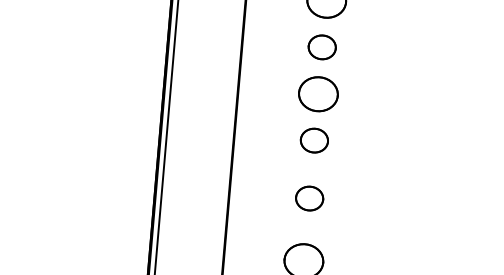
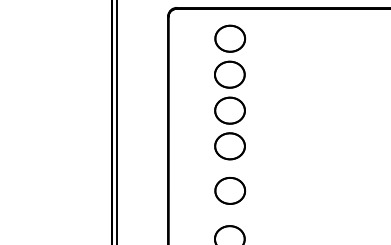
part: (321, 47) -> (229, 74), size x1.43
part: (313, 140) -> (229, 146), size x1.43
part: (308, 197) -> (229, 190), size x1.43

